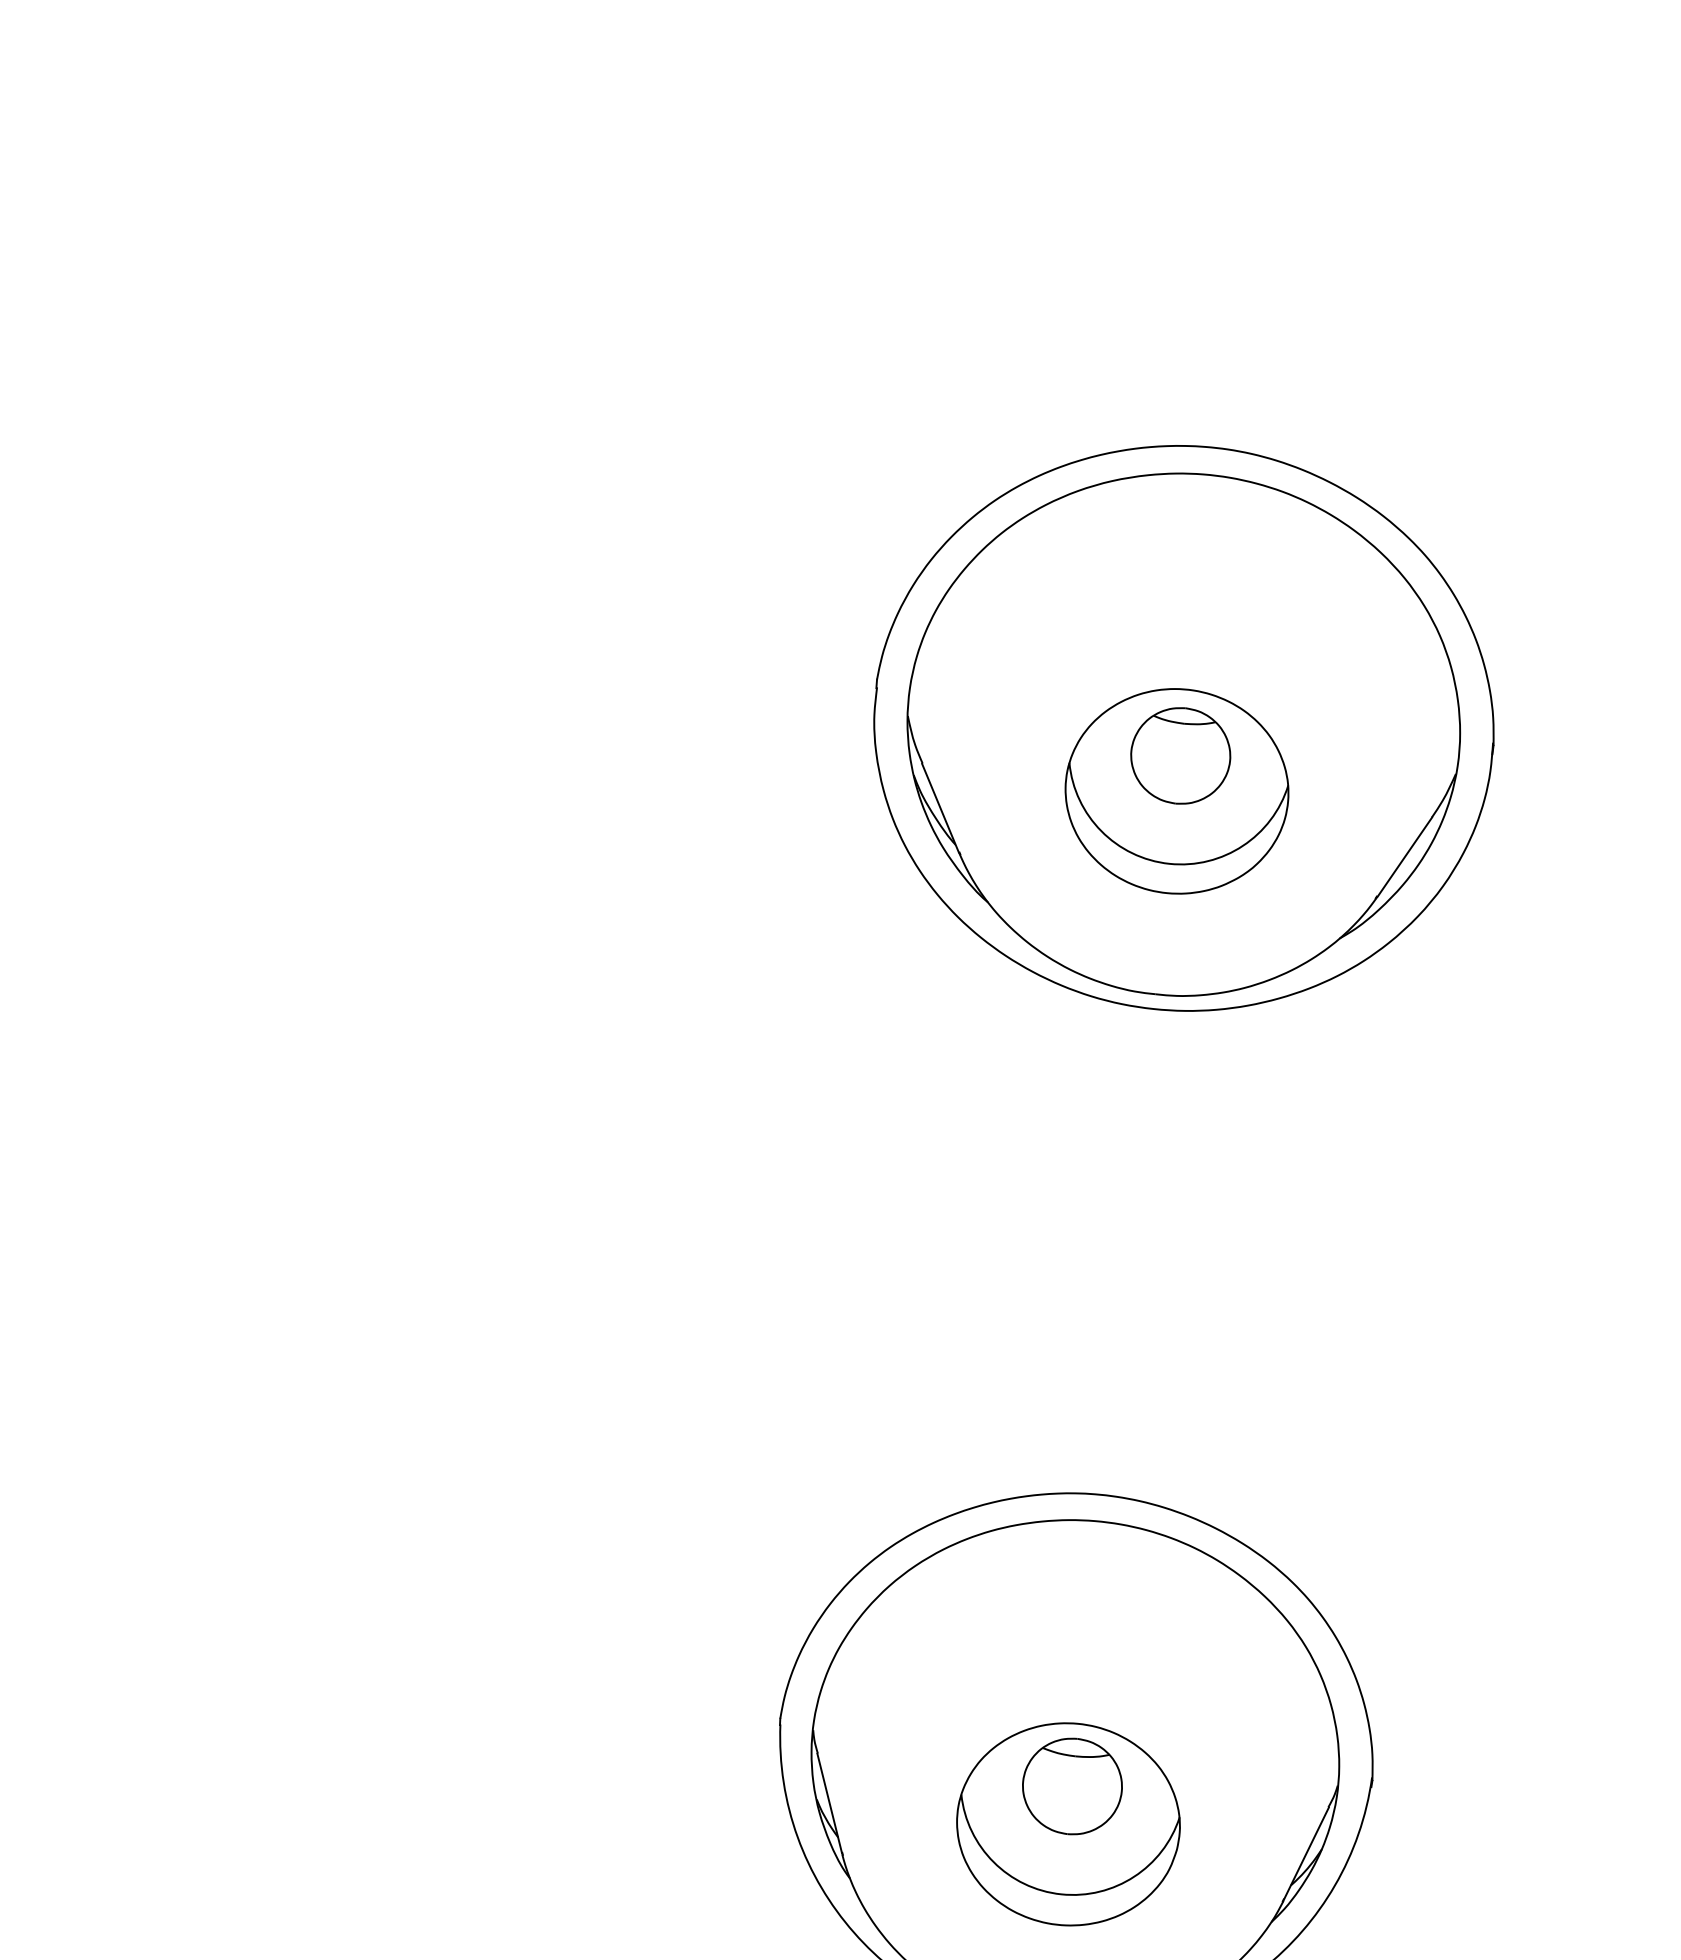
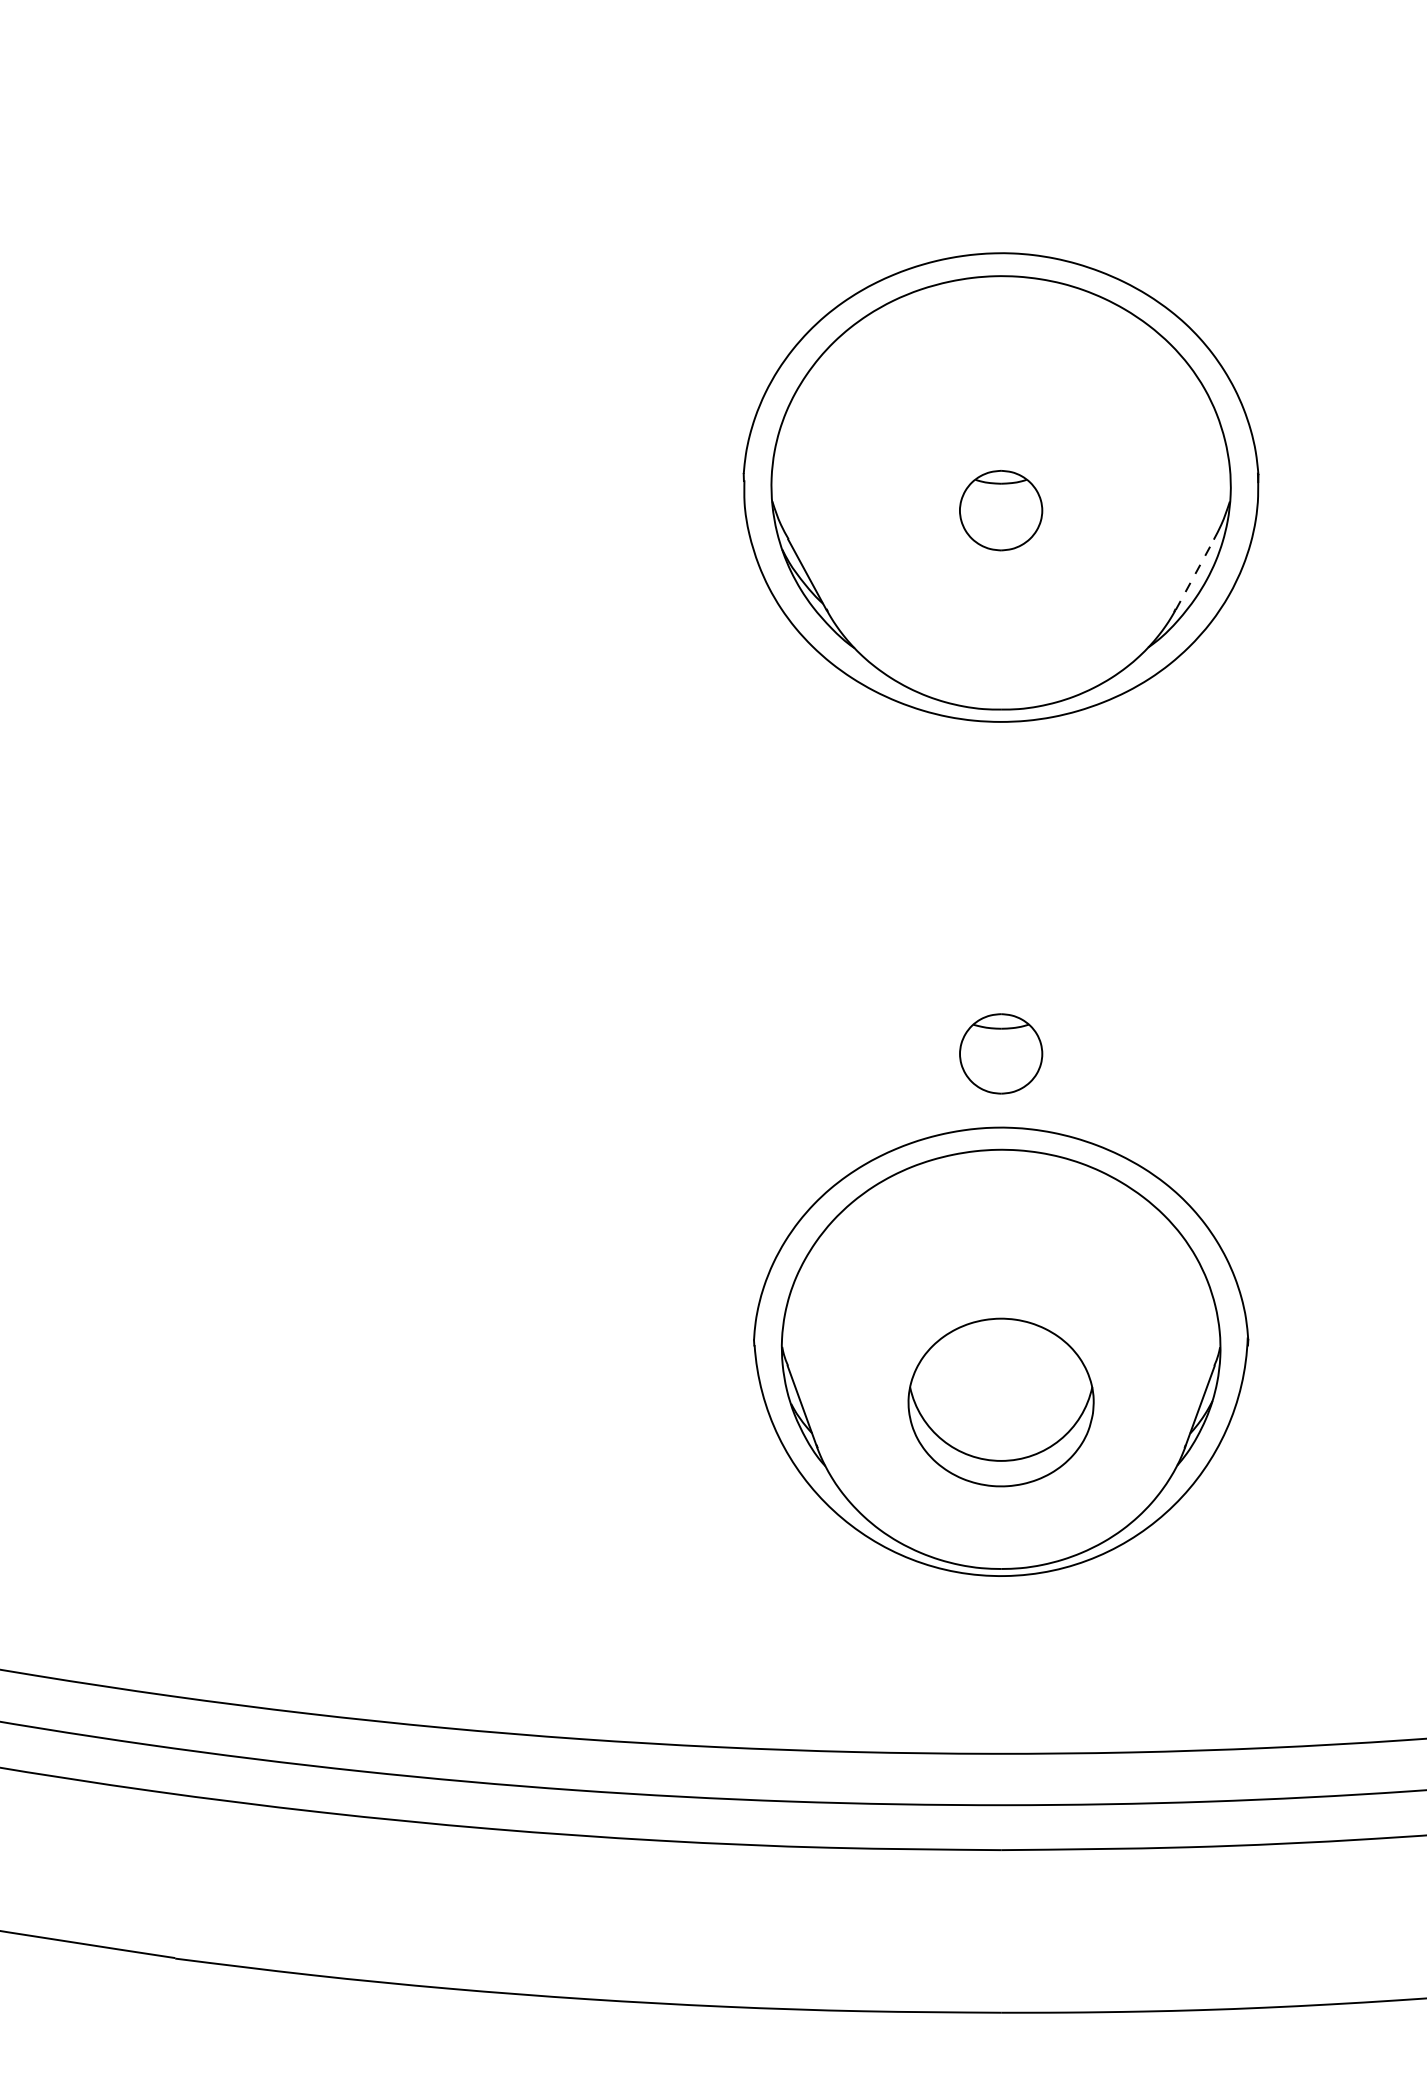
part: (1176, 790) -> (1000, 539), removed
line: (1404, 856) -> (1194, 574), solid -> dashed
part: (1072, 1786) -> (1001, 1053), moved

